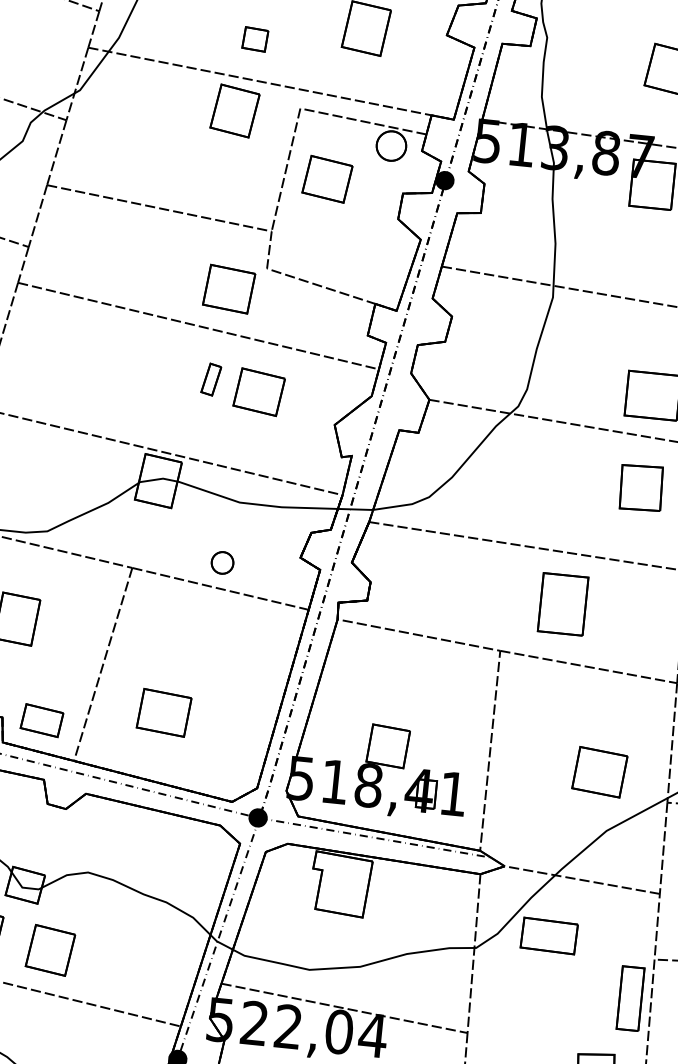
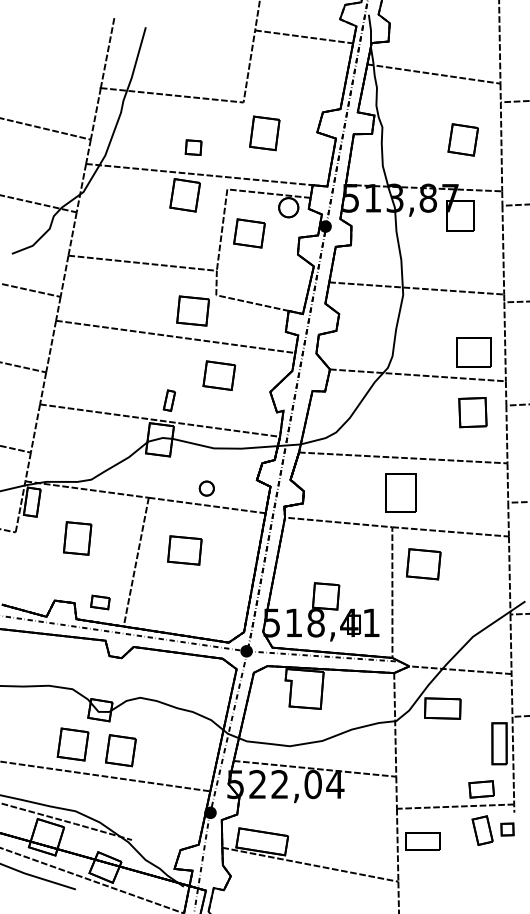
part: (209, 379) -> (168, 400), moved
part: (562, 603) -> (400, 492), moved
part: (163, 712) -> (184, 550), moved
part: (42, 720) -> (100, 602), size x0.7
part: (599, 772) -> (423, 564), moved

